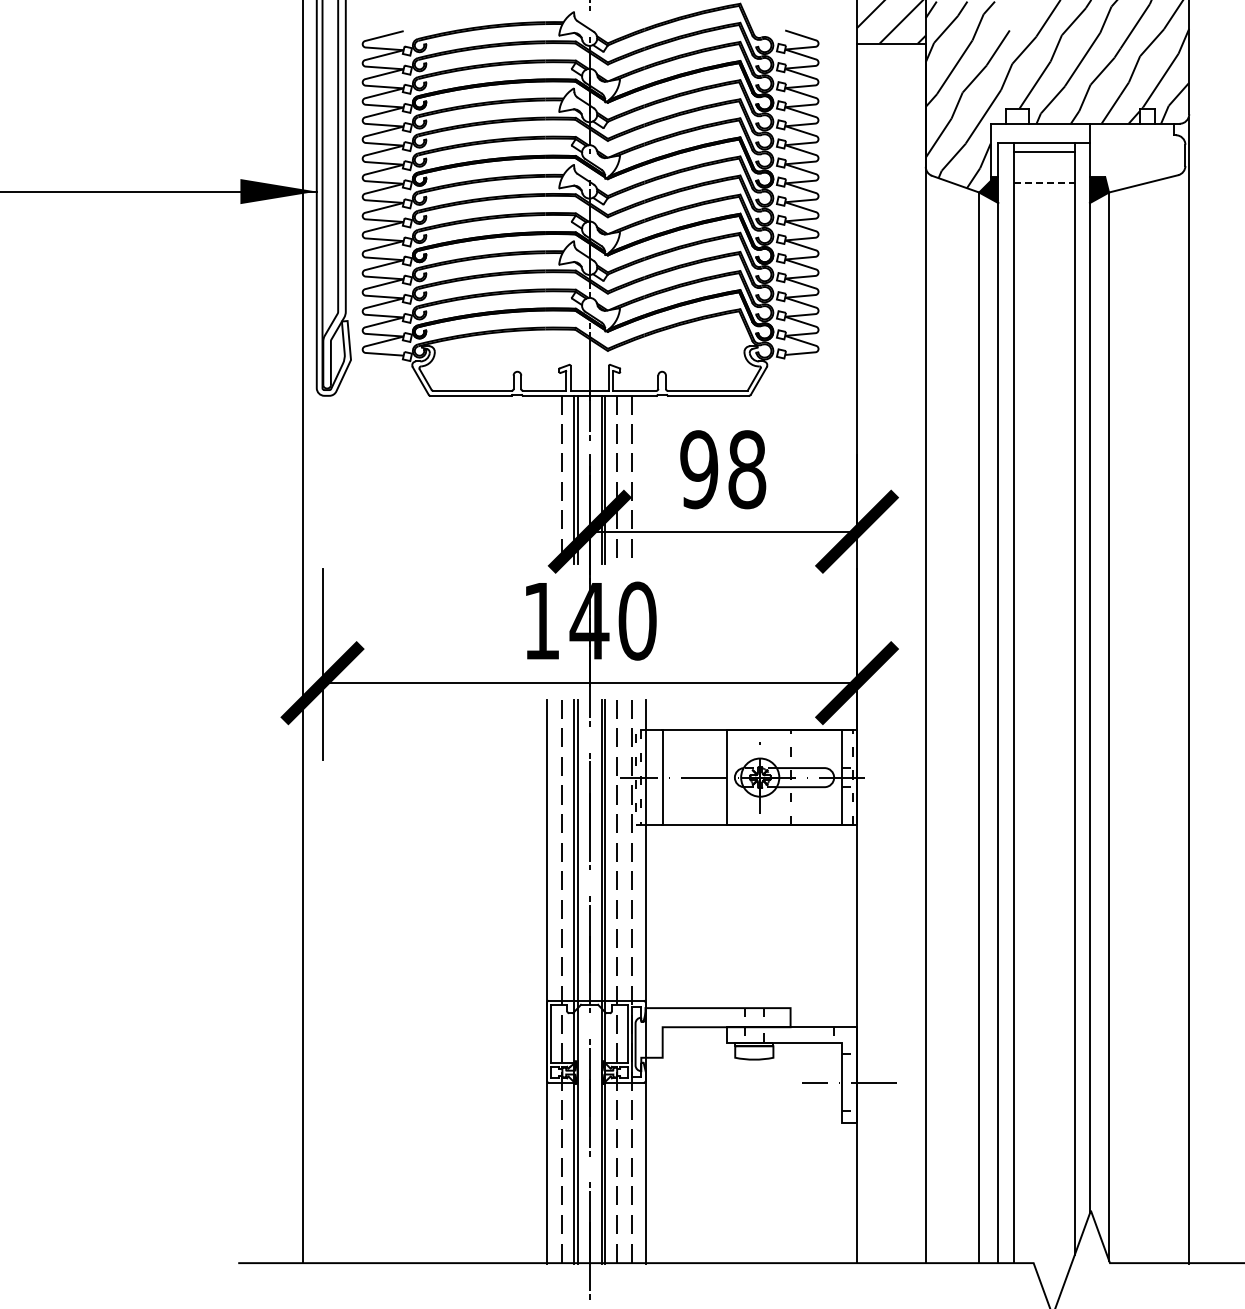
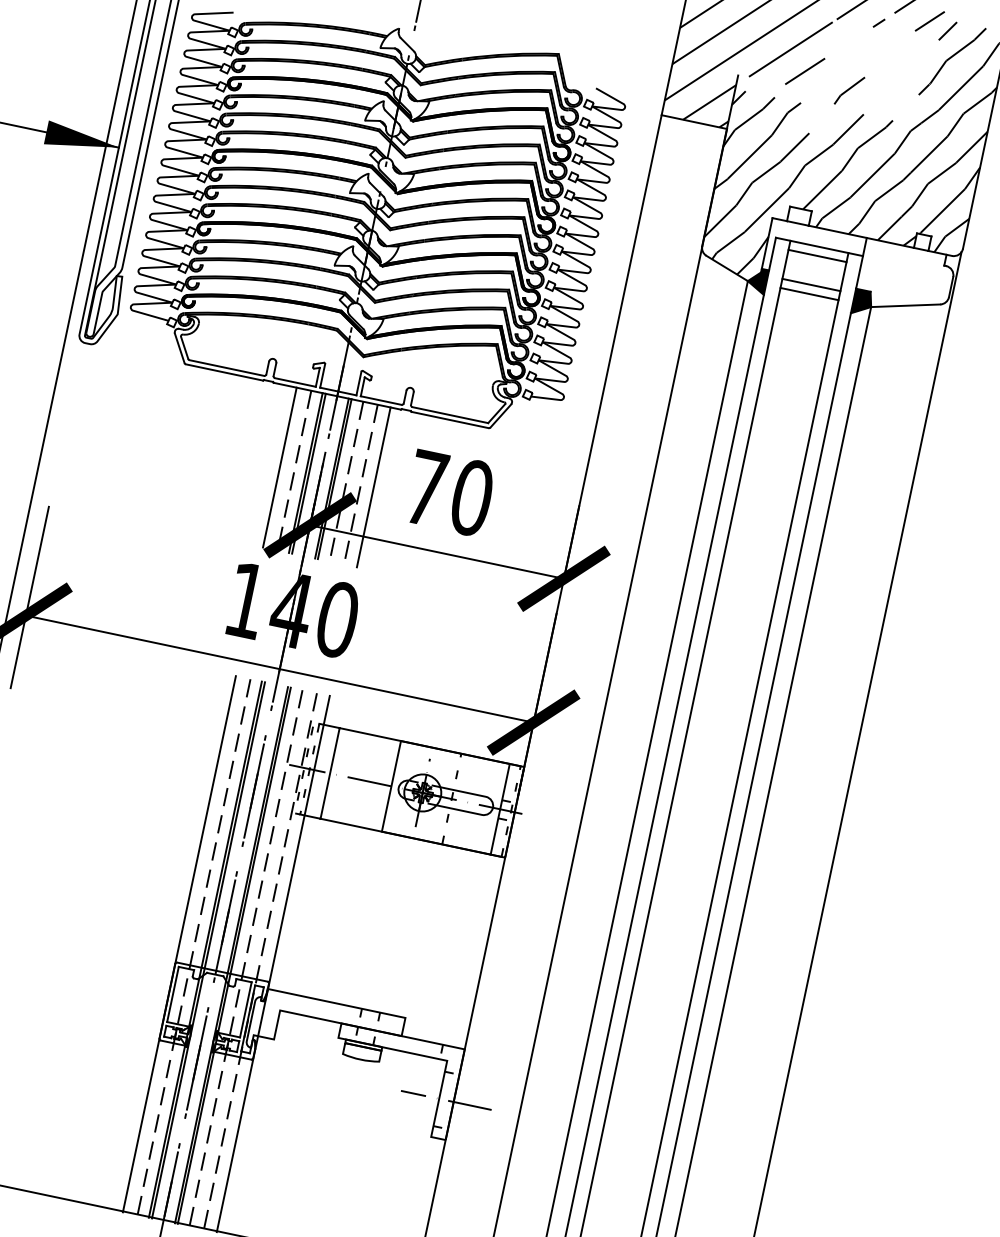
line: (1044, 182) -> (811, 284), dashed -> solid
line: (1043, 192) -> (808, 293), added
text: (723, 469) -> (449, 492), 98 -> 70
line: (547, 479) -> (280, 467), added
line: (645, 479) -> (373, 486), added

